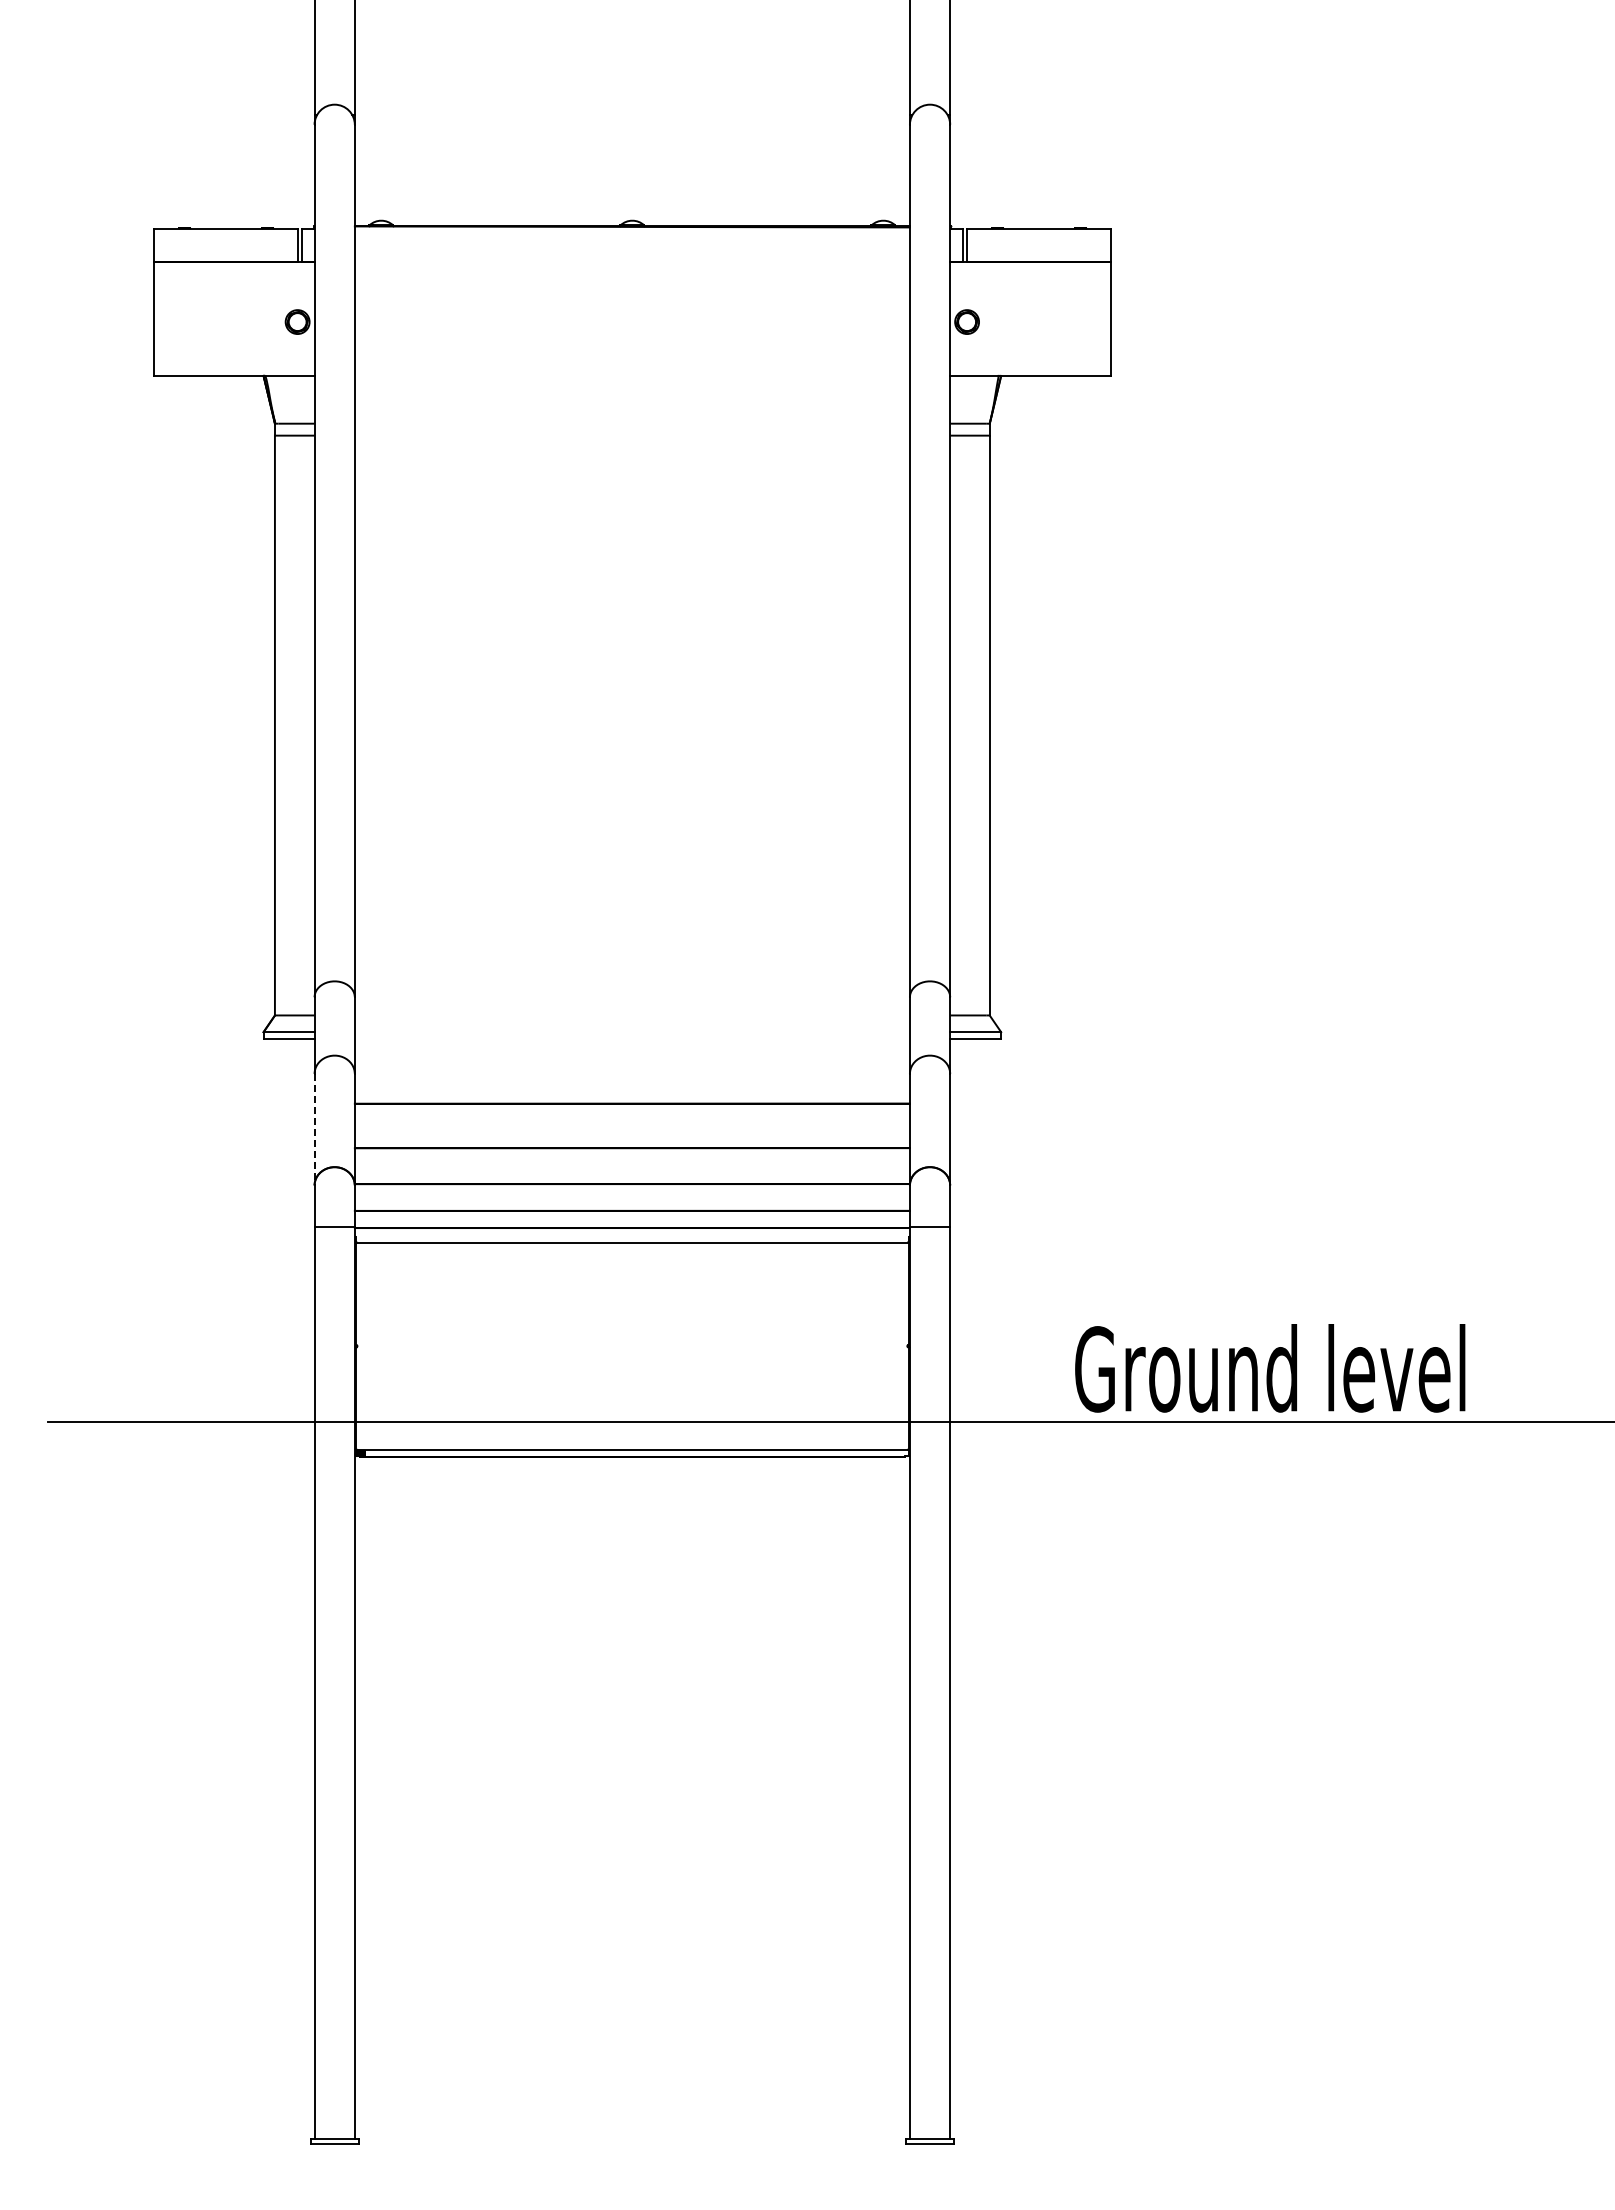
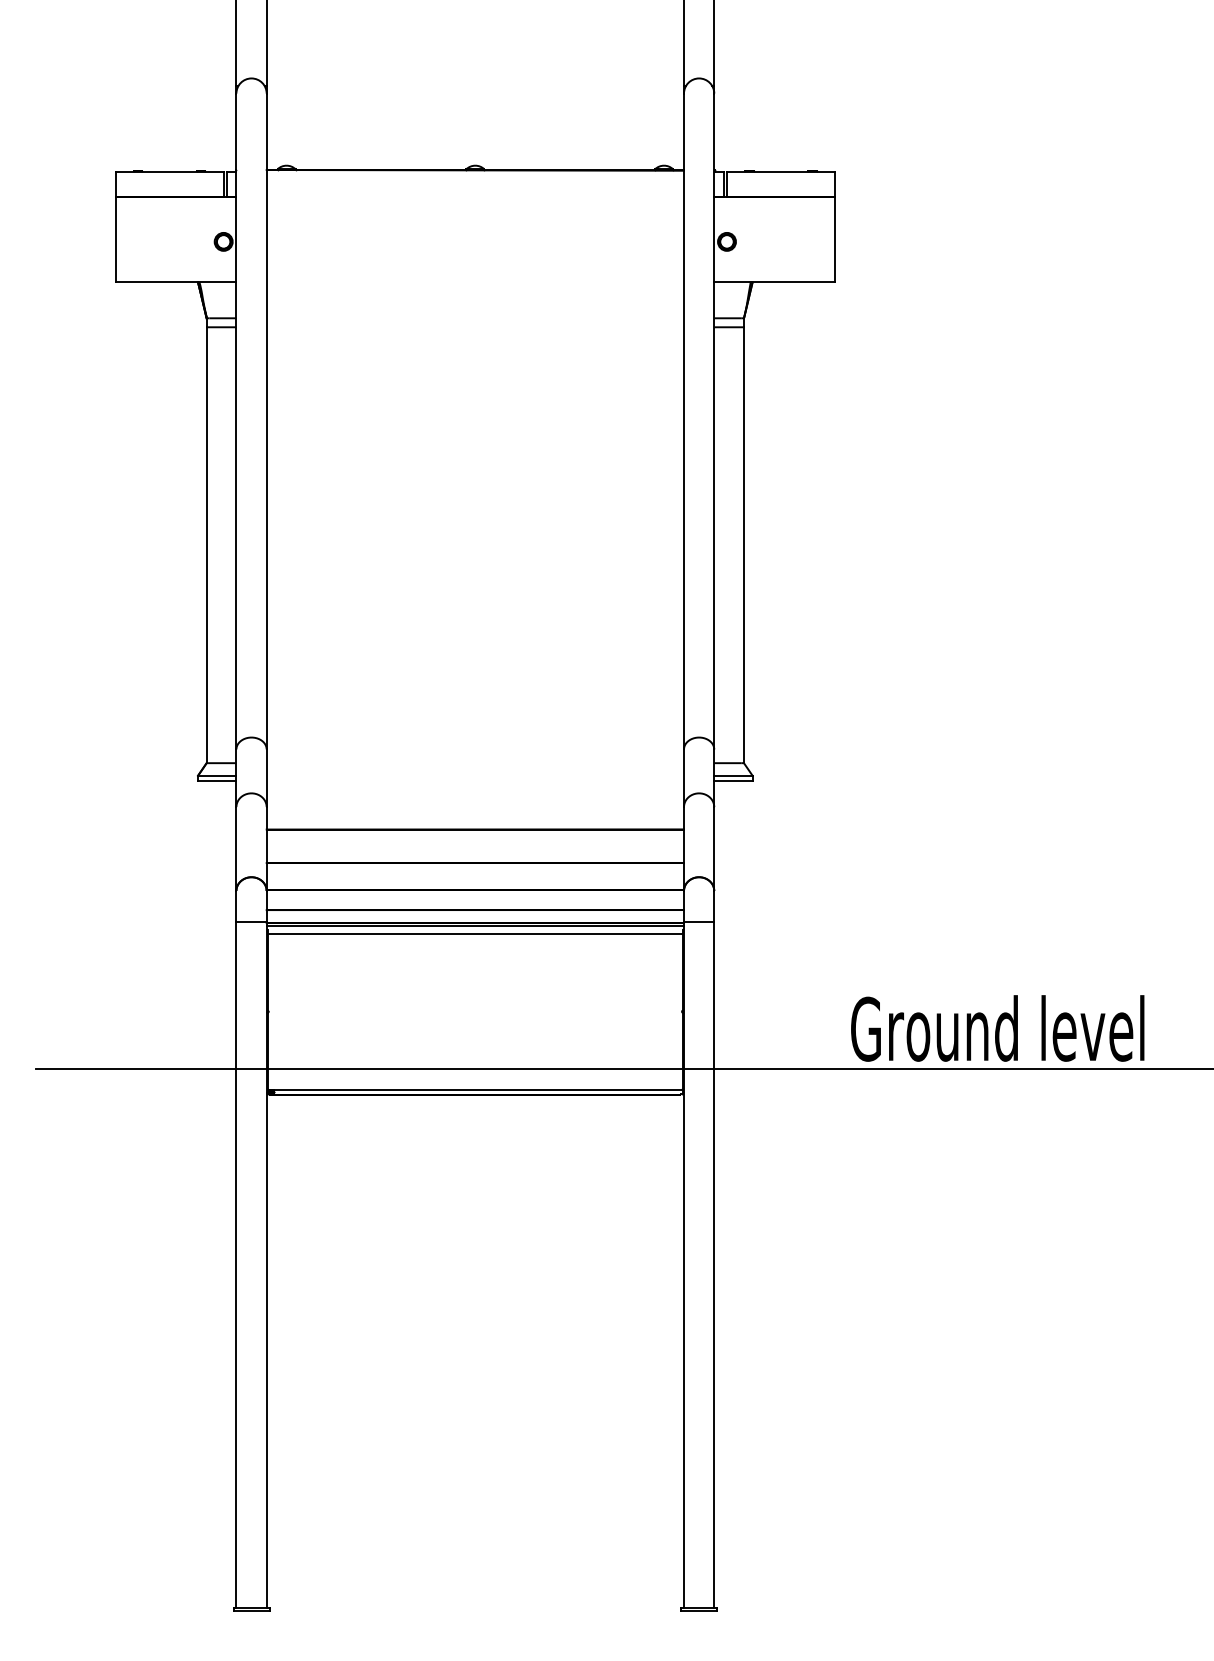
line: (314, 1129) -> (236, 848), dashed -> solid
line: (631, 1232) -> (474, 926), added
text: (1270, 1368) -> (997, 1028), moved

